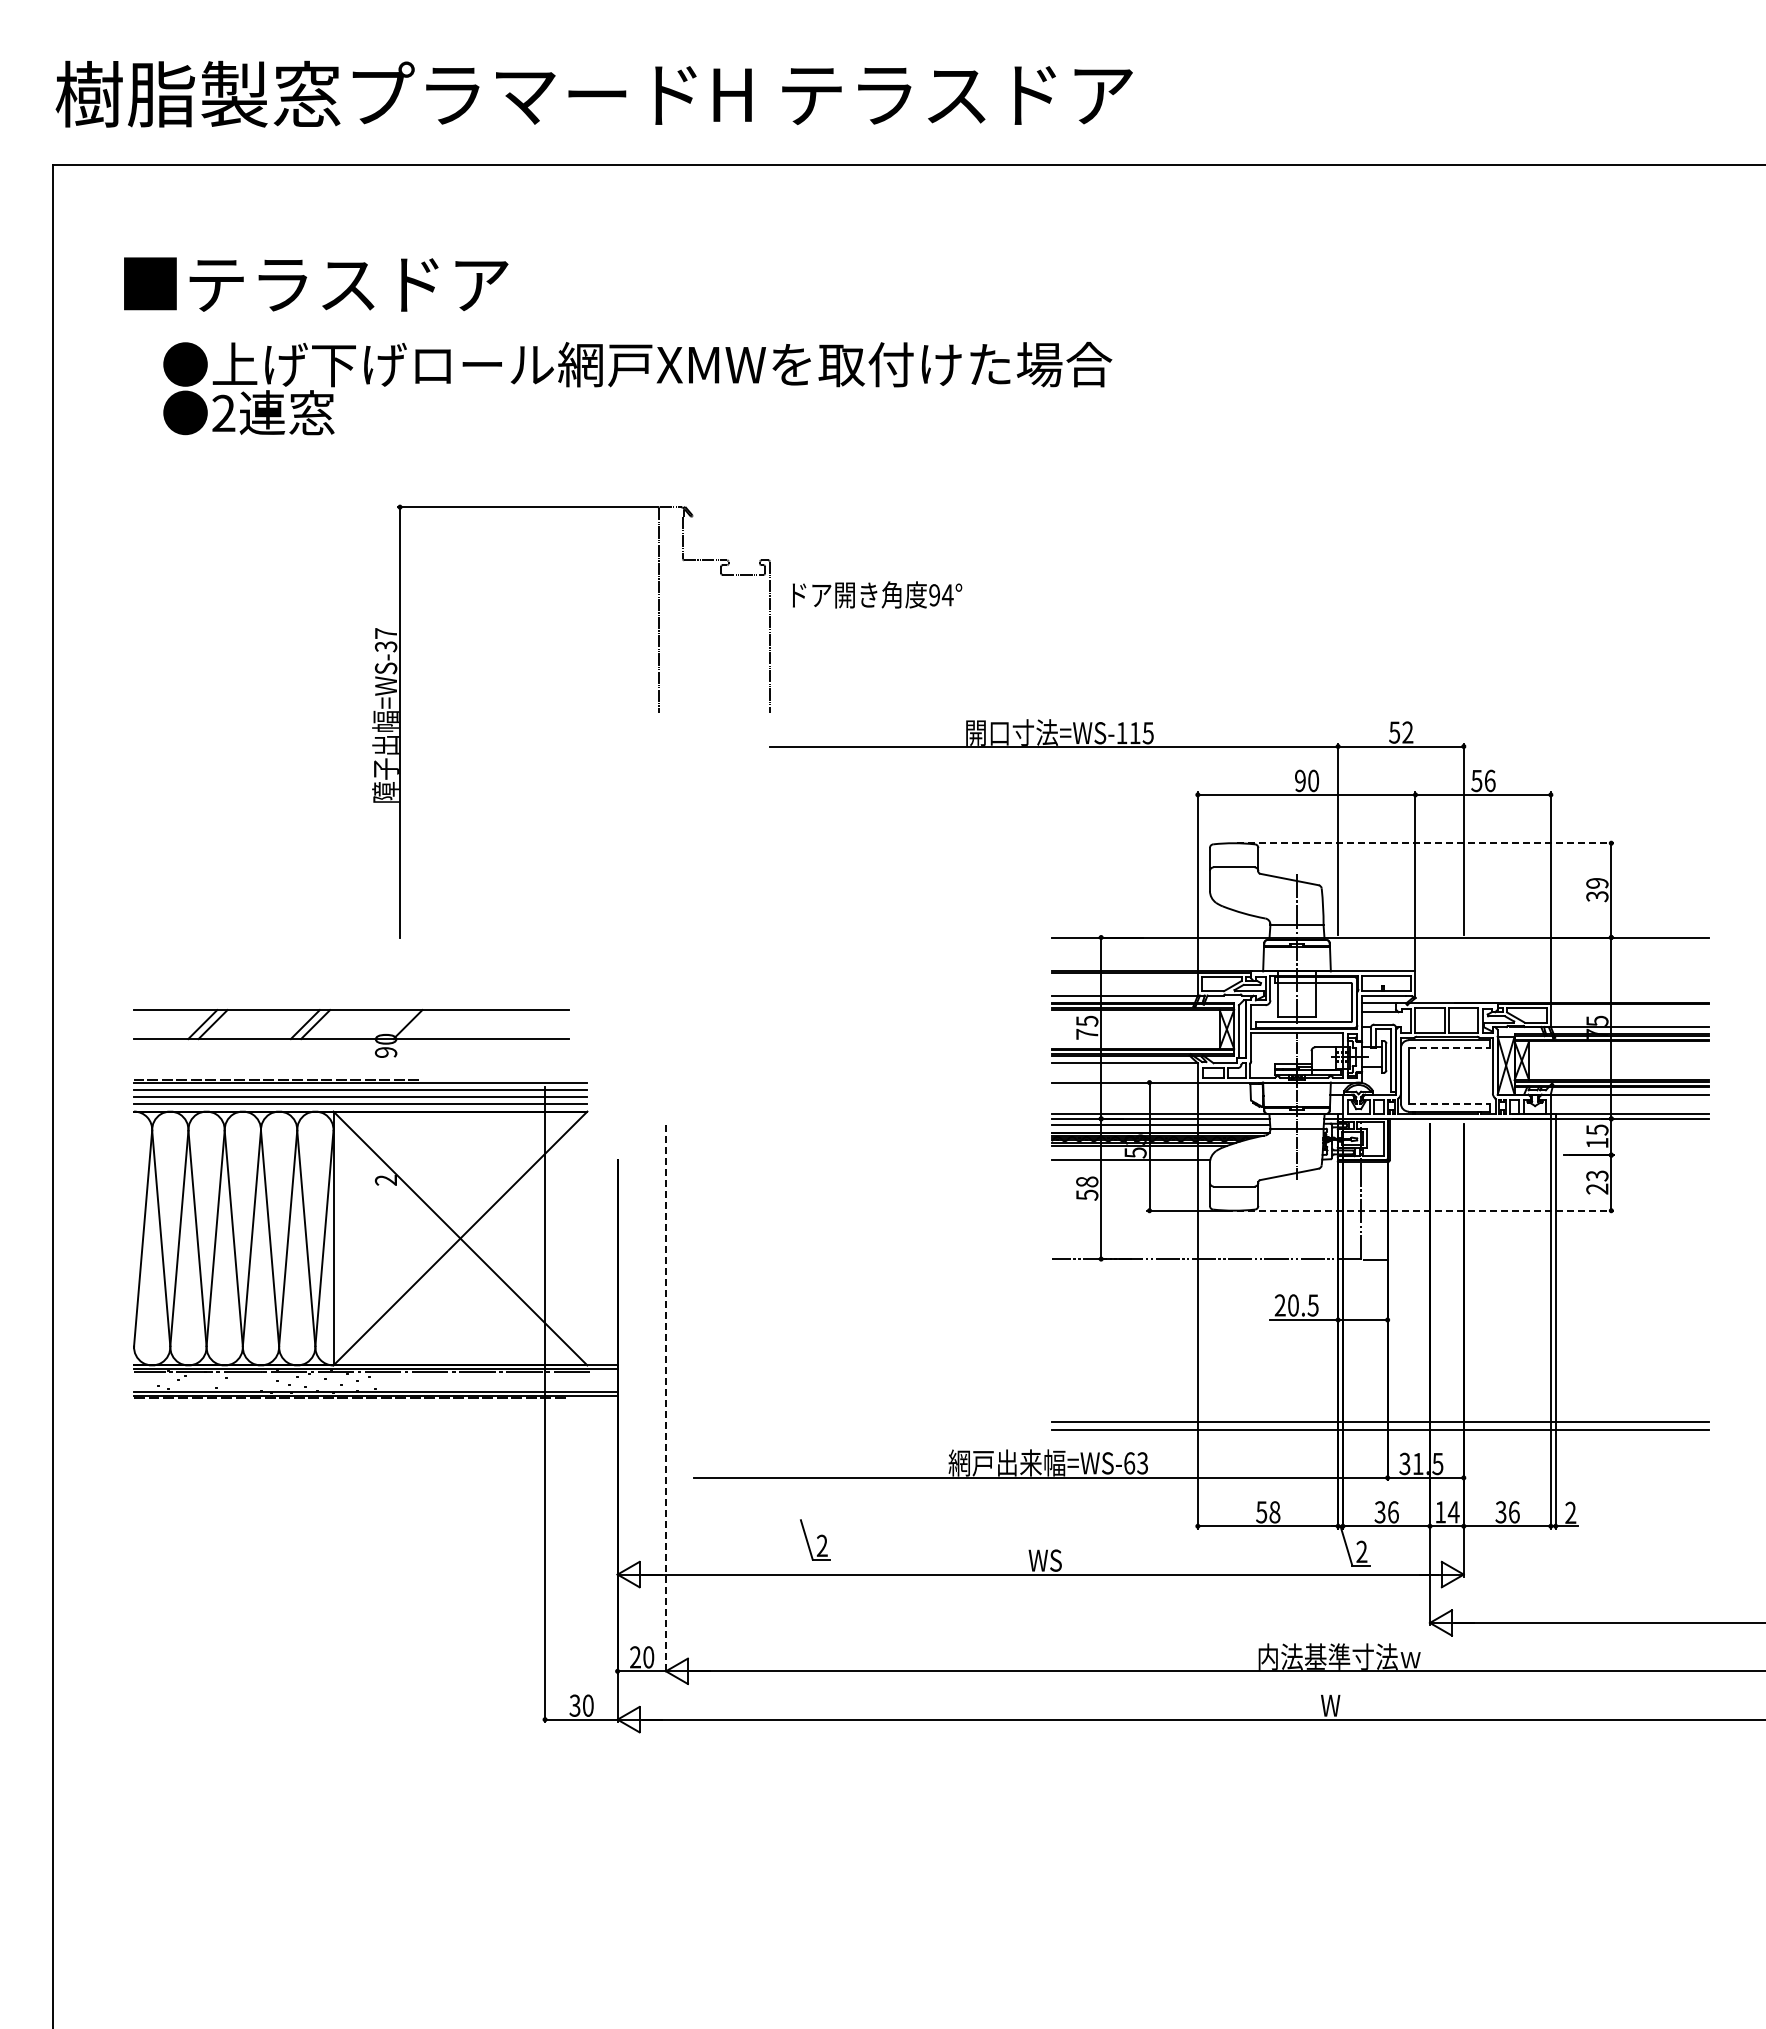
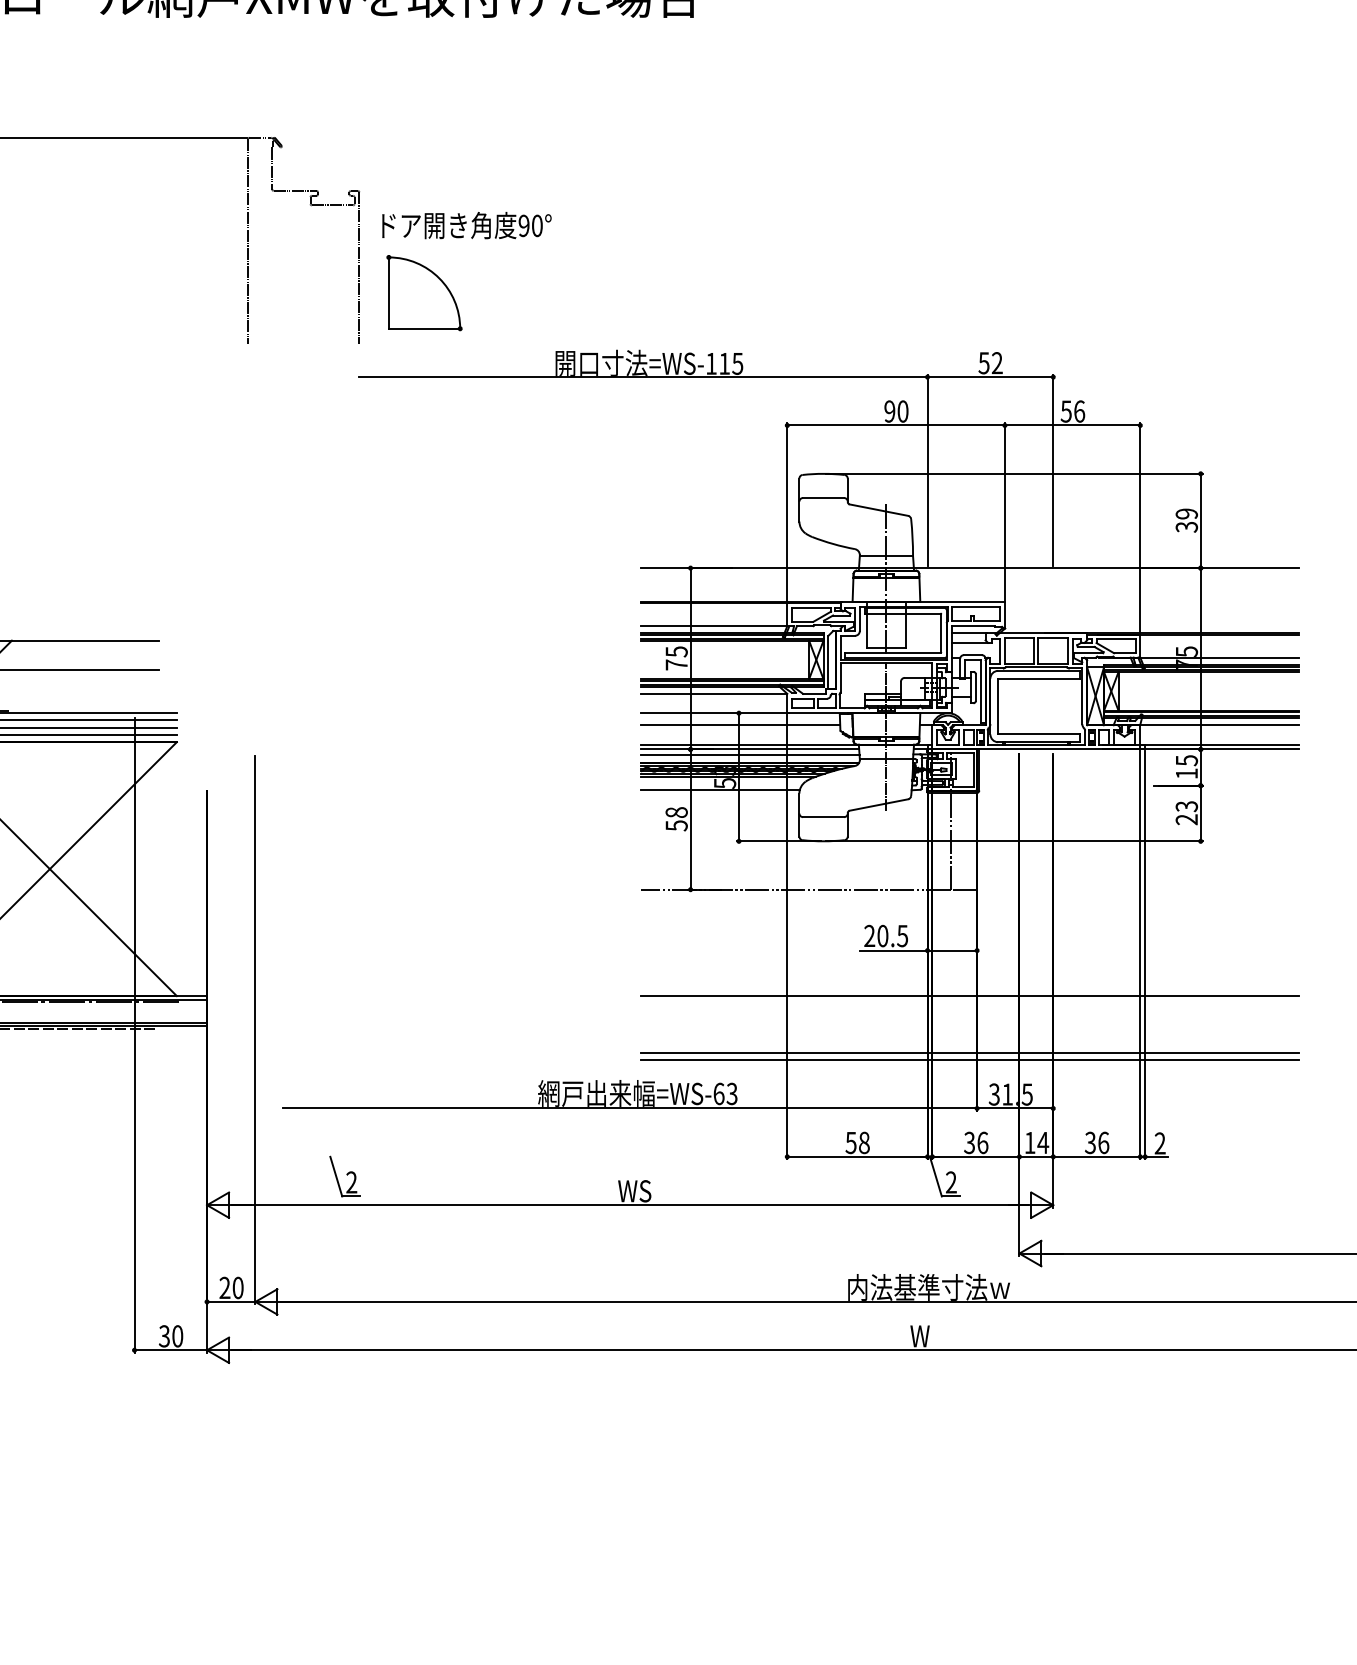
text: (947, 595) -> (536, 226), 94° -> 90°
part: (835, 662) -> (424, 293), added
line: (1425, 843) -> (1014, 474), dashed -> solid
line: (1449, 1048) -> (1038, 679), dashed -> solid
line: (1150, 1094) -> (739, 725), added
line: (1449, 1103) -> (1038, 734), dashed -> solid
line: (1425, 1210) -> (1014, 841), dashed -> solid
line: (1380, 1365) -> (969, 996), added
line: (665, 1399) -> (254, 1030), dashed -> solid
part: (815, 1539) -> (344, 1176), moved

